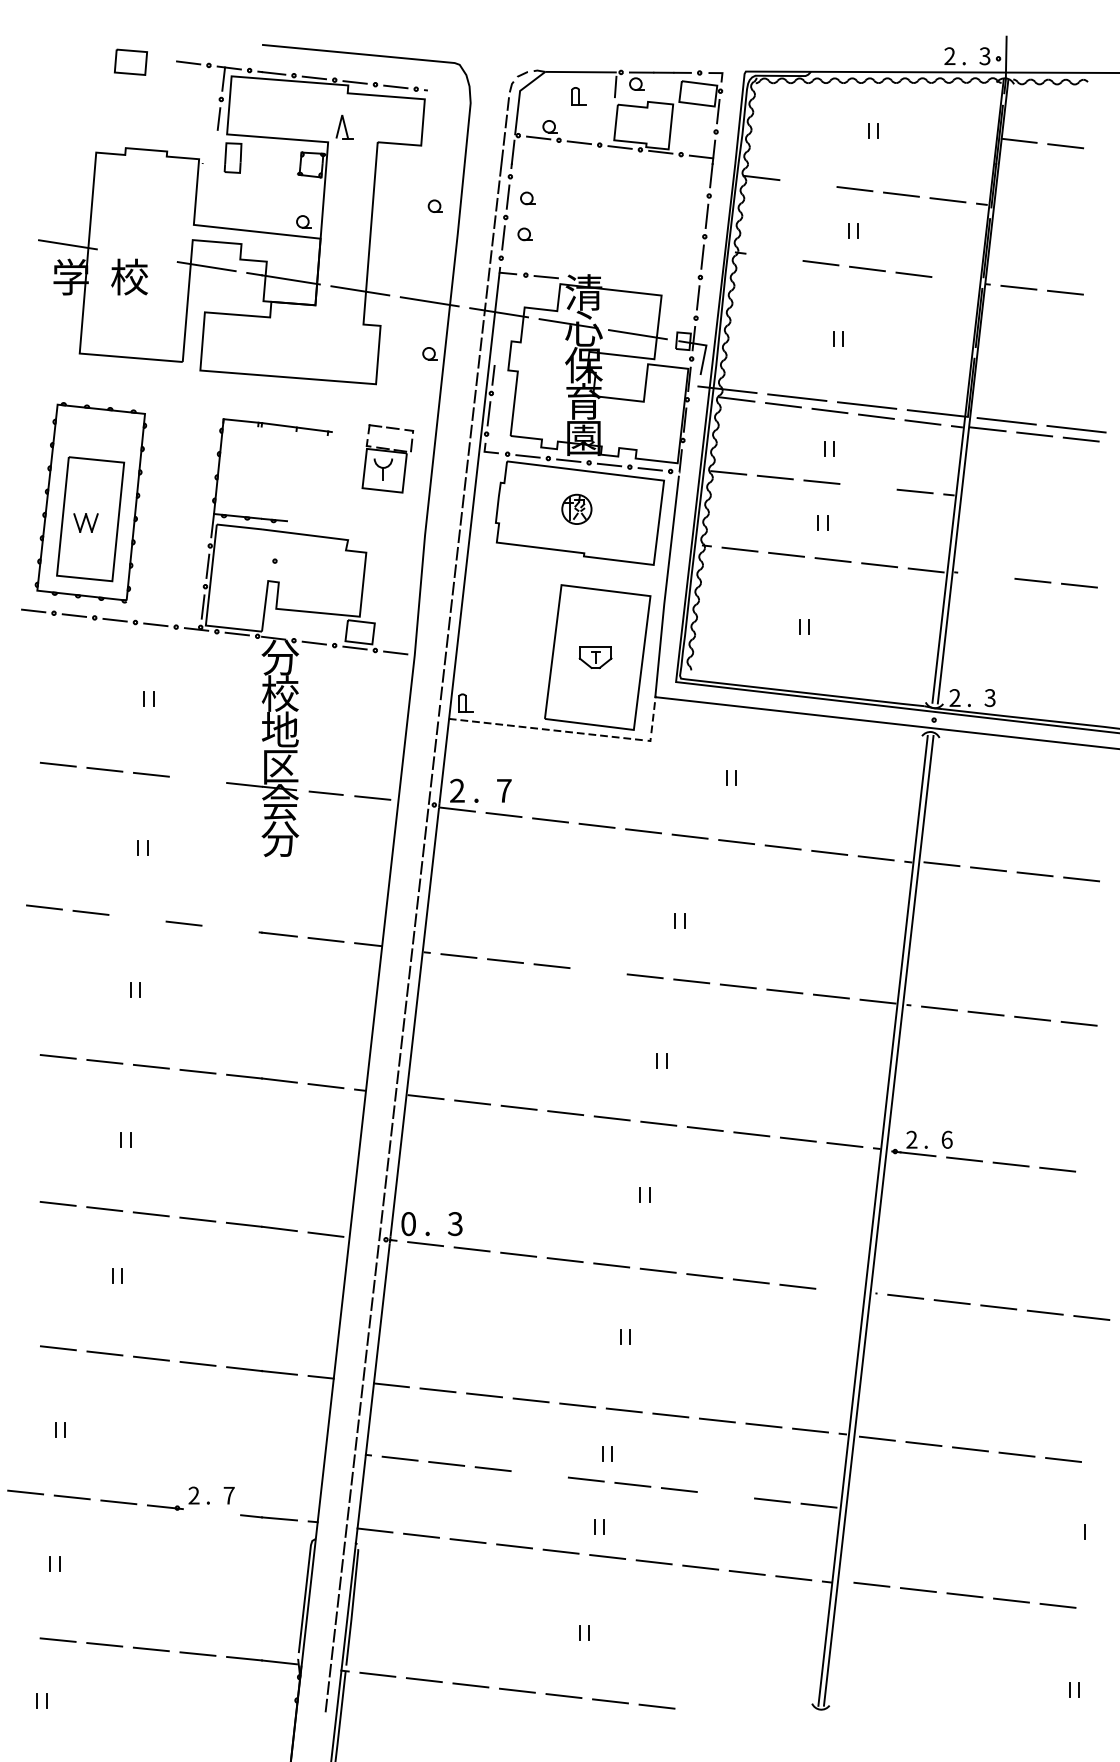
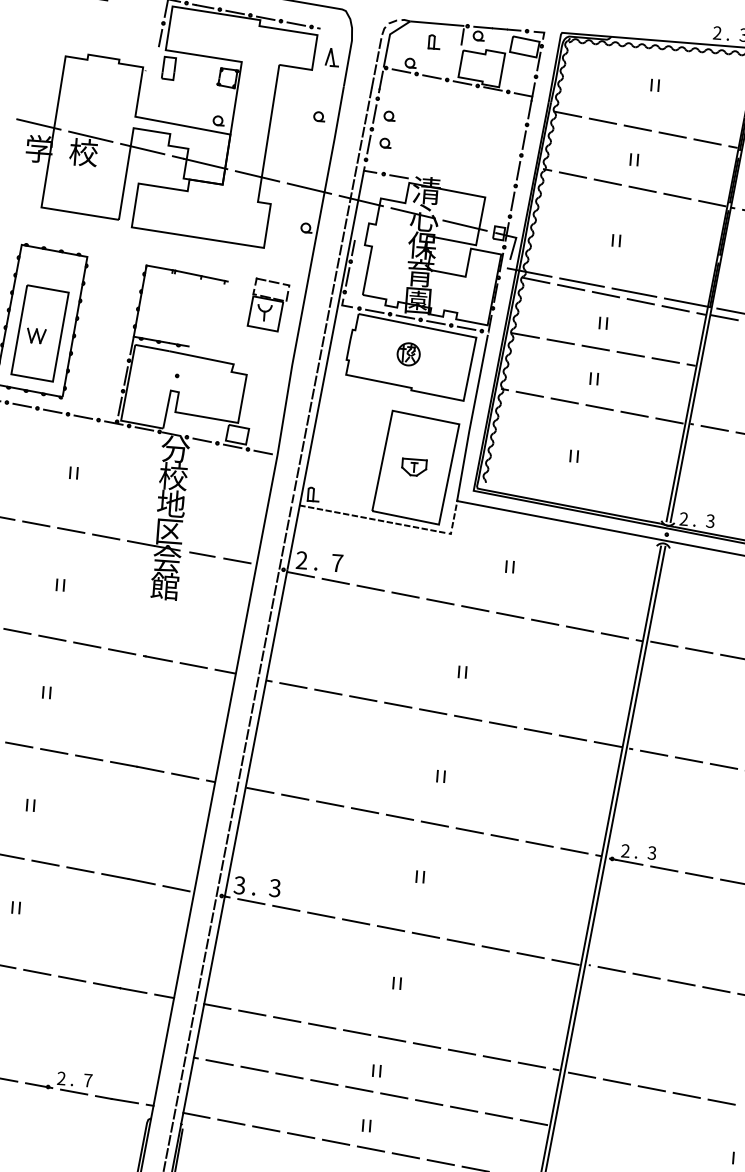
part: (344, 126) -> (332, 56), moved
line: (808, 183) -> (602, 121), added
line: (137, 255) -> (90, 136), added
line: (774, 257) -> (572, 175), added
line: (959, 280) -> (711, 203), added
line: (868, 486) -> (630, 354), added
line: (985, 575) -> (714, 428), added
line: (197, 779) -> (105, 536), added
text: (280, 838) -> (165, 586), 分 -> 館
line: (137, 918) -> (52, 638), added
line: (230, 929) -> (122, 652), added
line: (598, 971) -> (398, 705), added
text: (946, 1139) -> (651, 852), 6 -> 3
text: (408, 1224) -> (239, 885), 0 -> 3
line: (843, 1292) -> (564, 962), added
line: (539, 1474) -> (324, 1082), added
line: (725, 1495) -> (463, 1109), added
line: (211, 1512) -> (73, 1092), added

